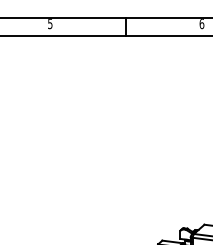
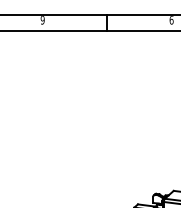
text: (50, 23) -> (42, 19), 5 -> 9

